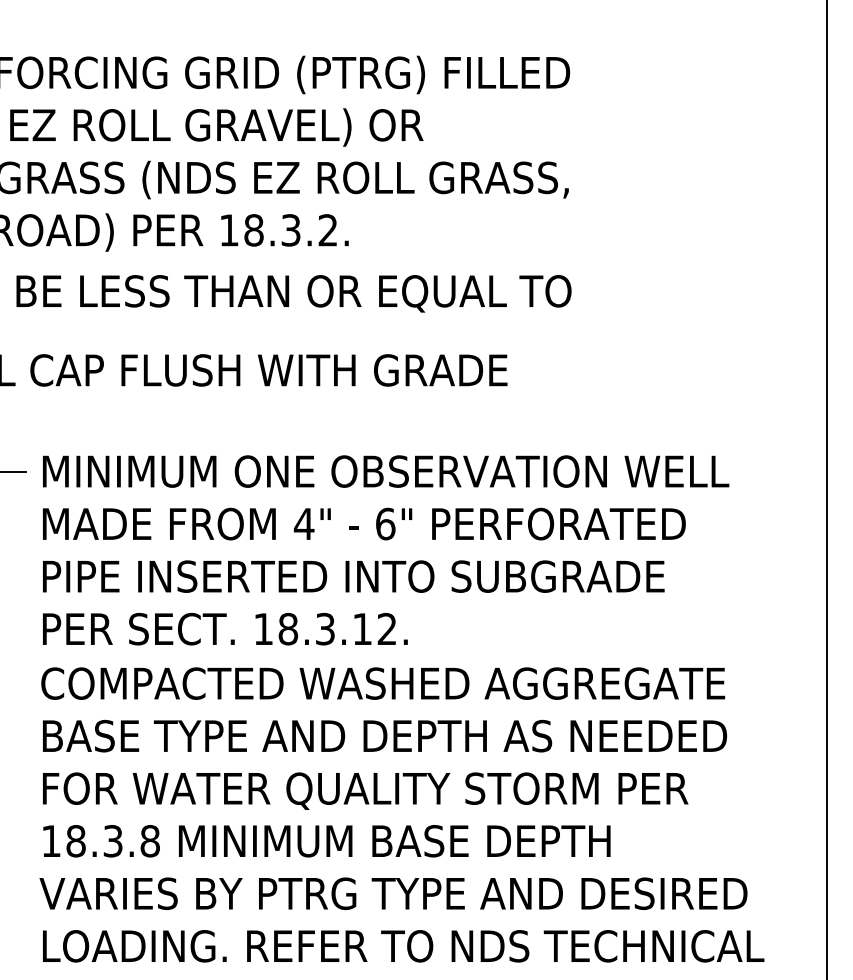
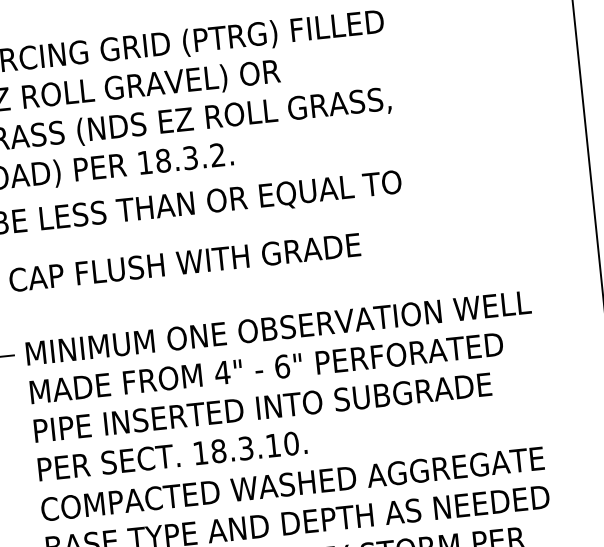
text: (387, 628) -> (291, 443), 18.3.12. -> 18.3.10.

